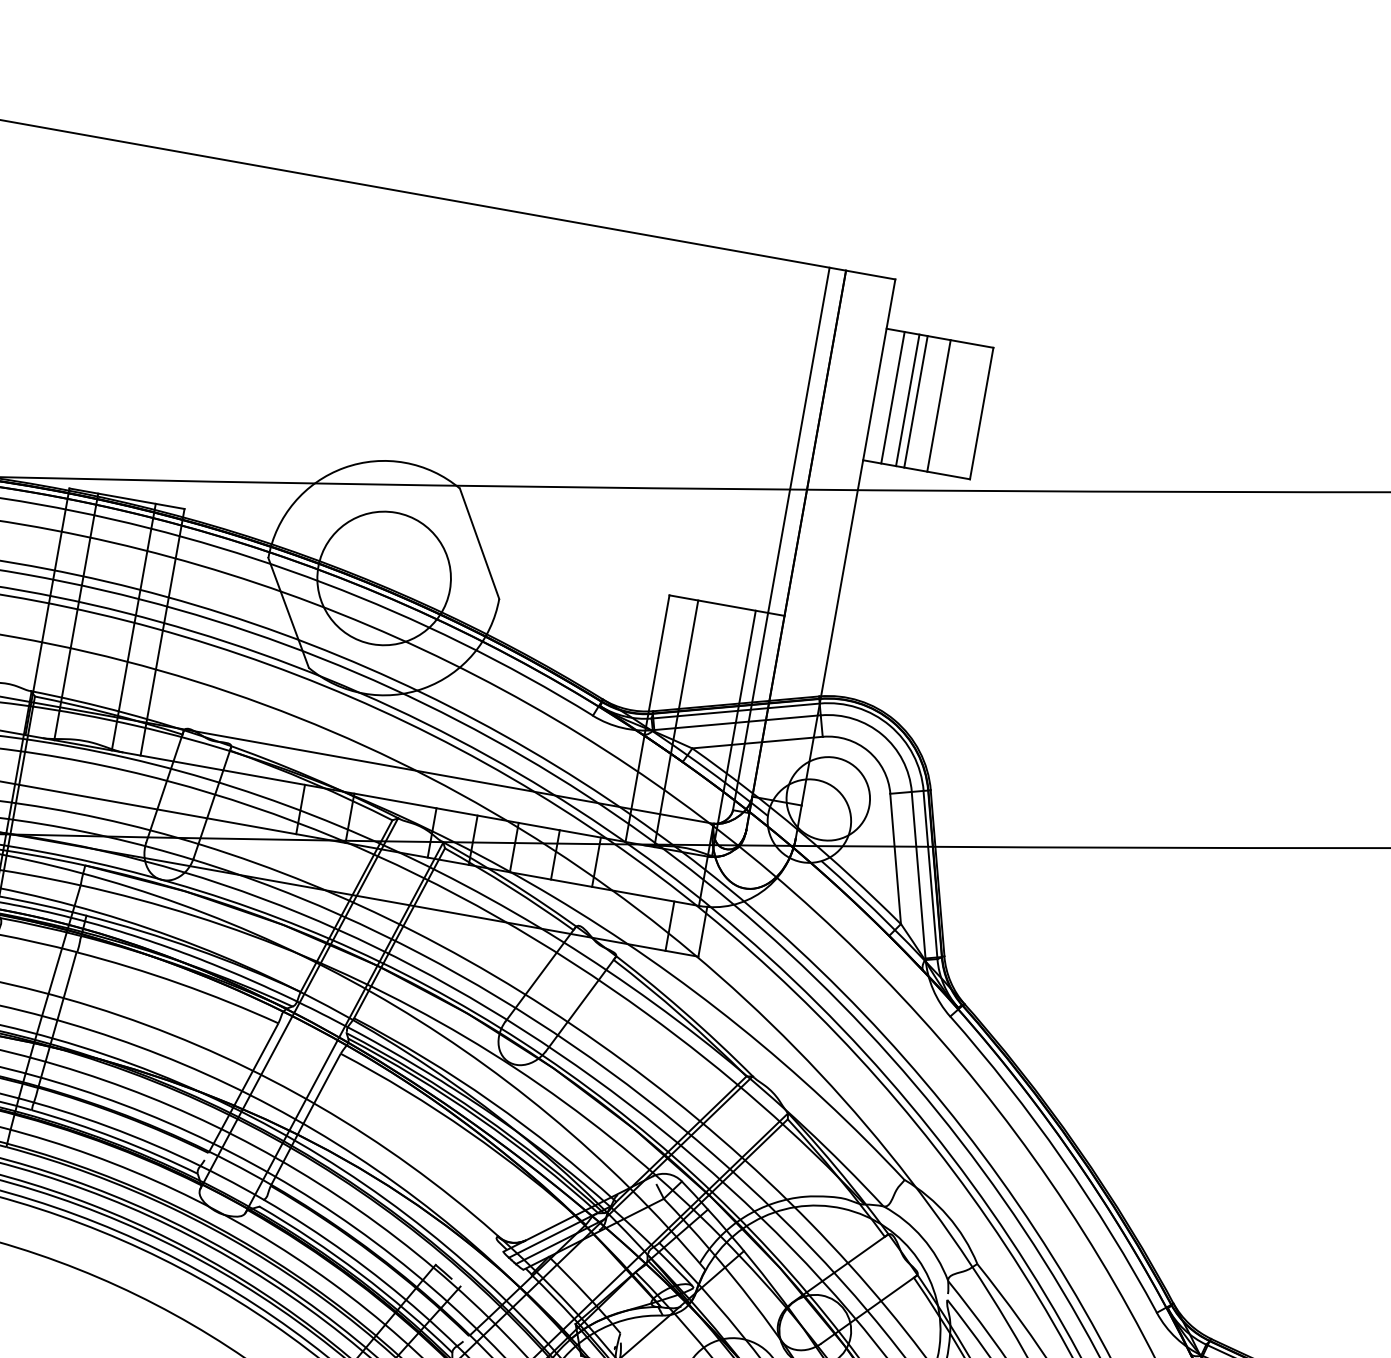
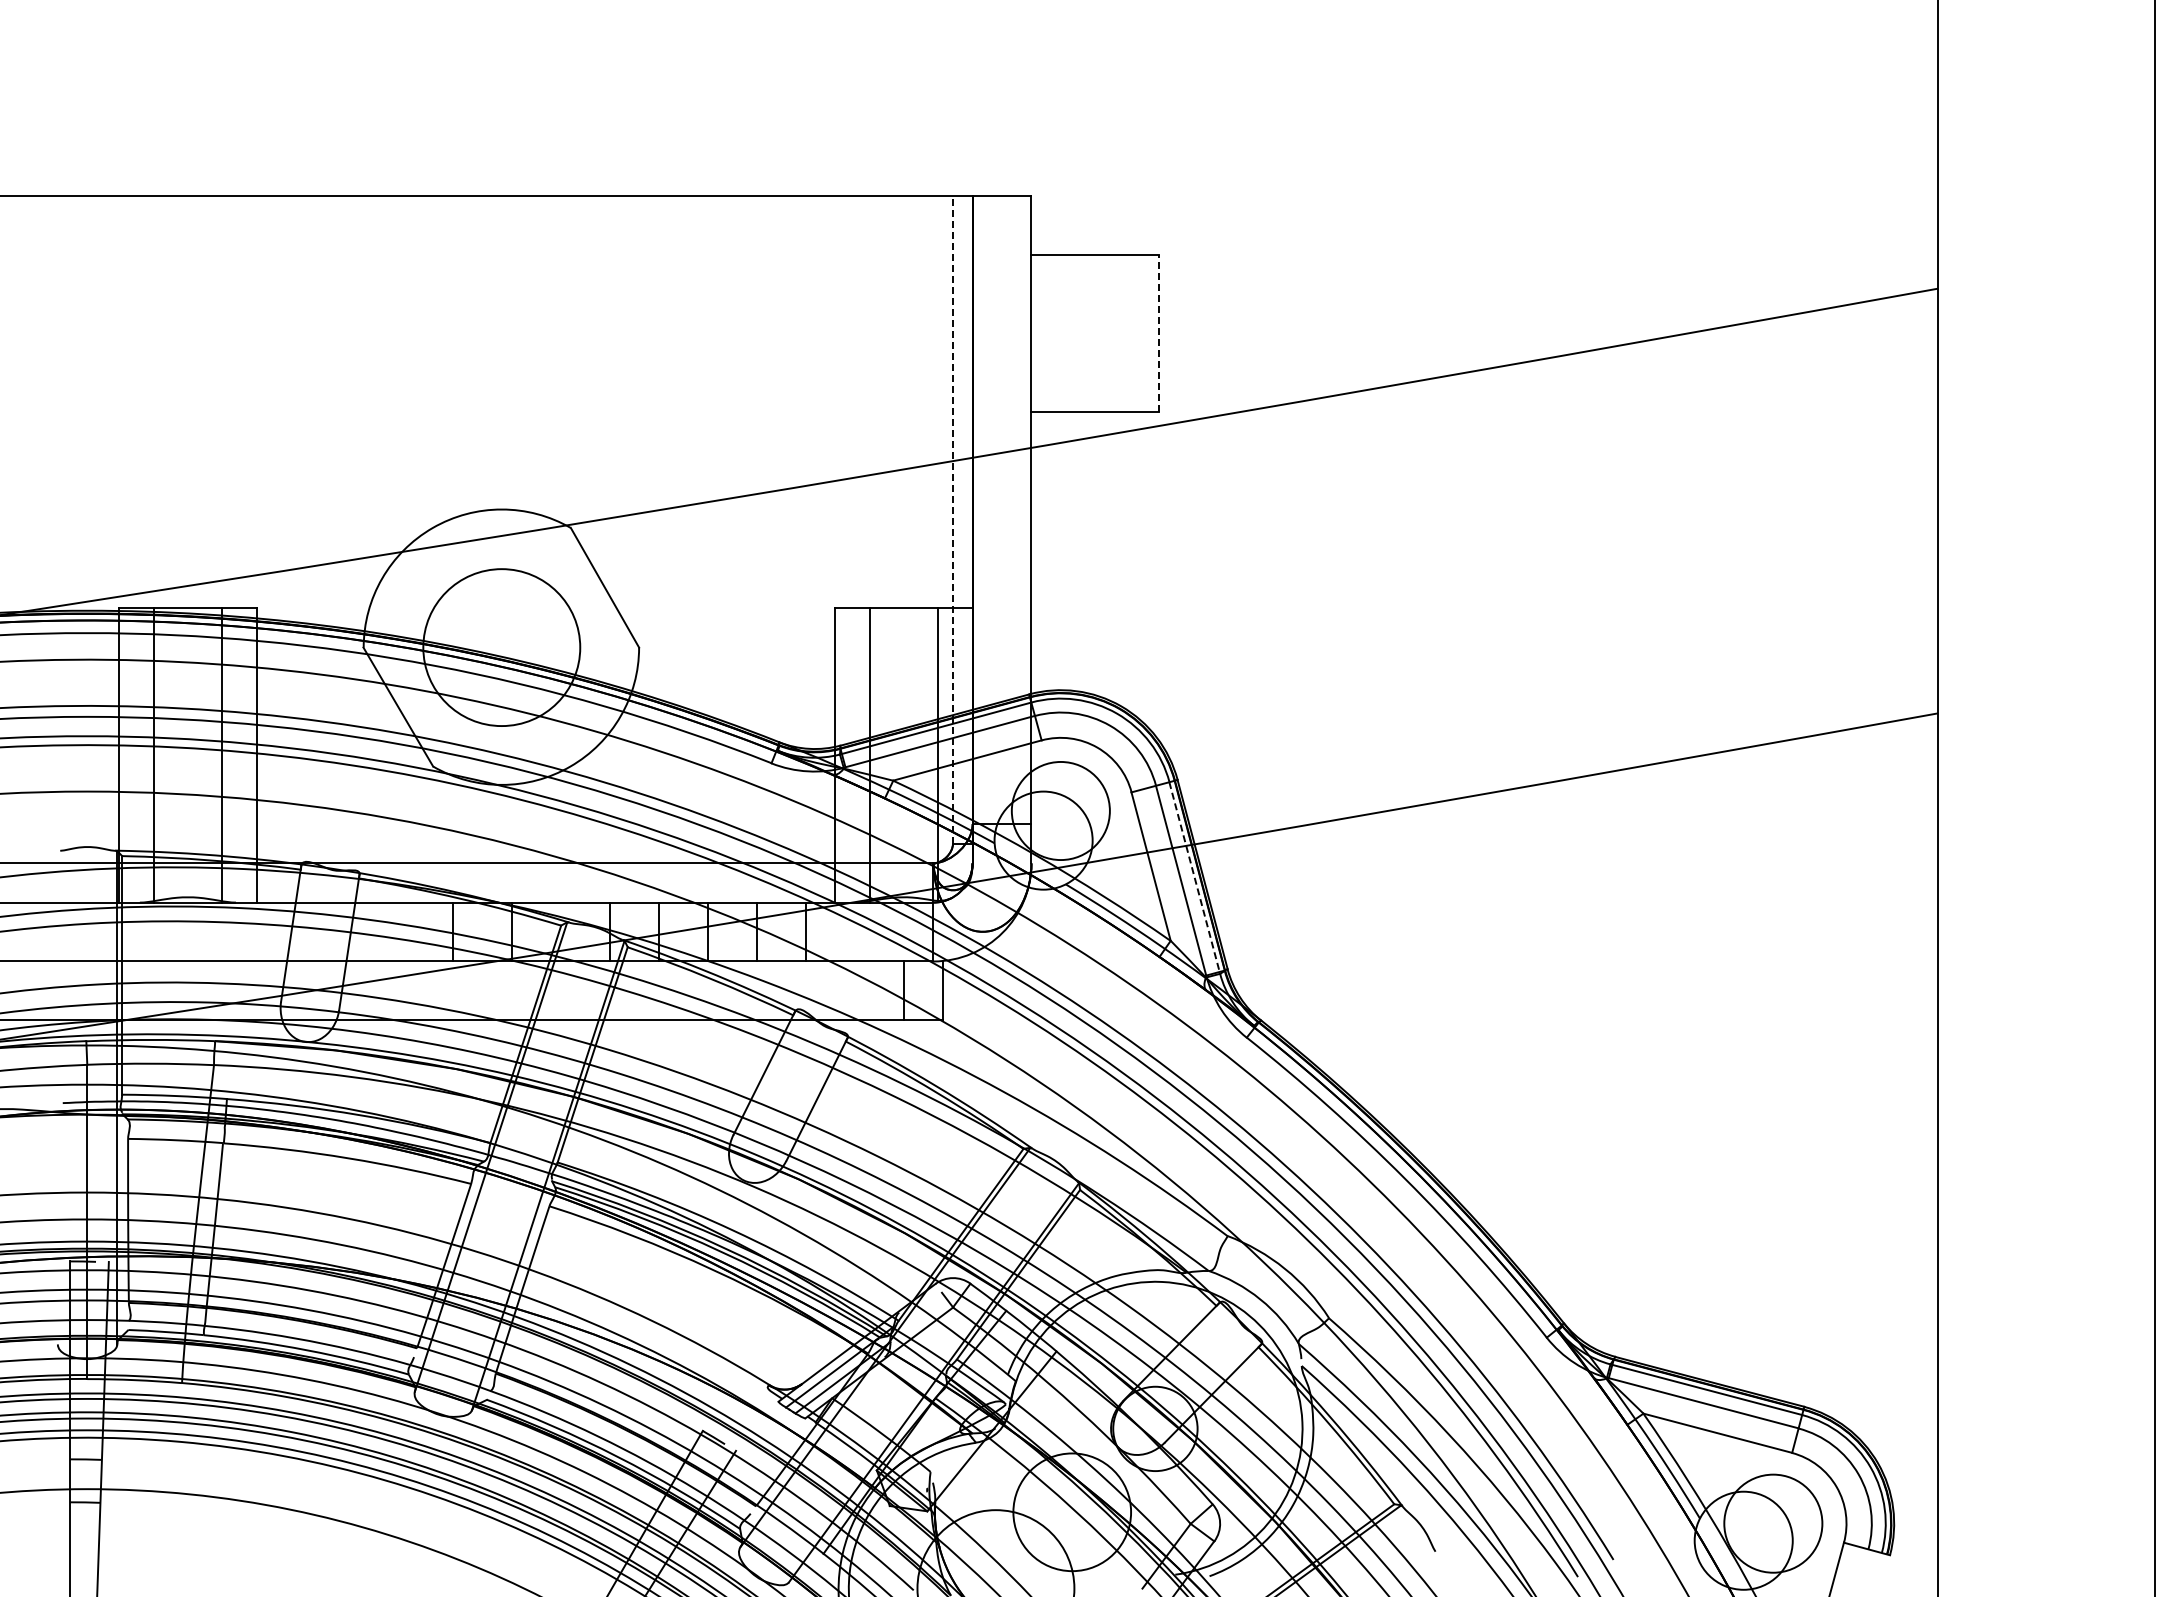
line: (893, 397) -> (1053, 333), removed
line: (907, 400) -> (1070, 333), removed
line: (916, 401) -> (1080, 333), removed
line: (938, 405) -> (1107, 333), removed
line: (981, 413) -> (1158, 333), solid -> dashed
line: (780, 539) -> (952, 520), solid -> dashed
line: (930, 875) -> (1194, 878), solid -> dashed

